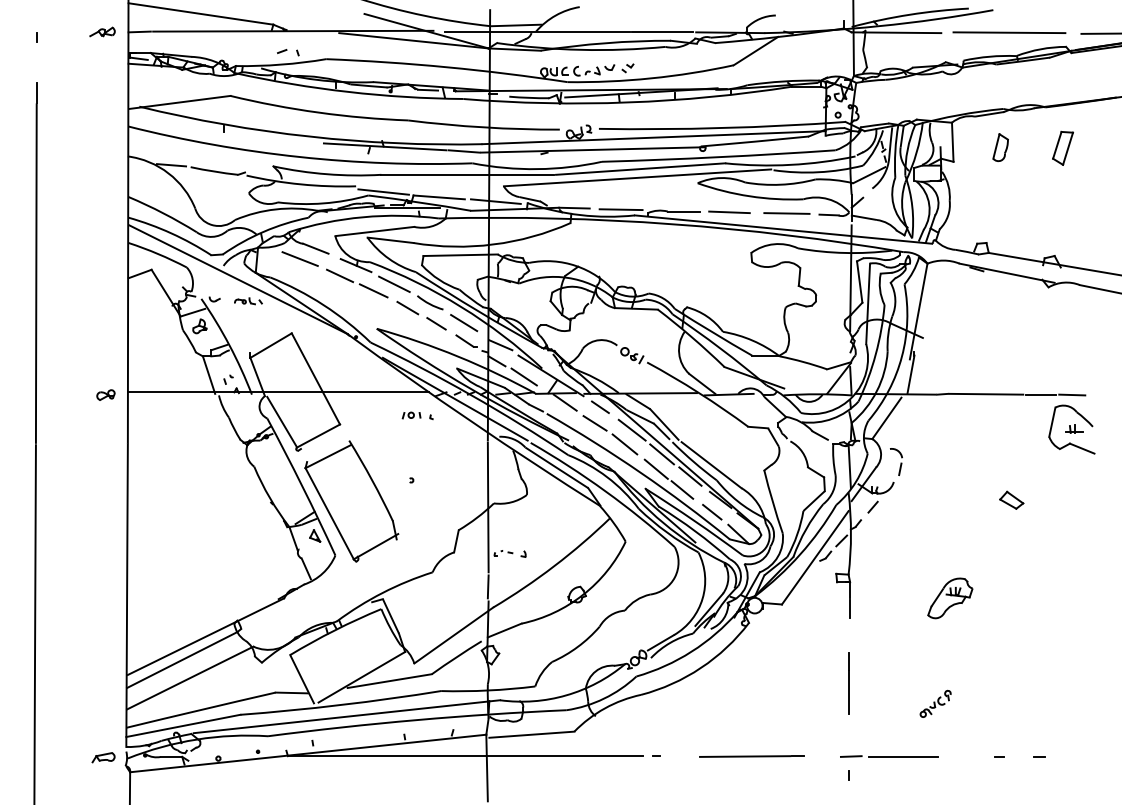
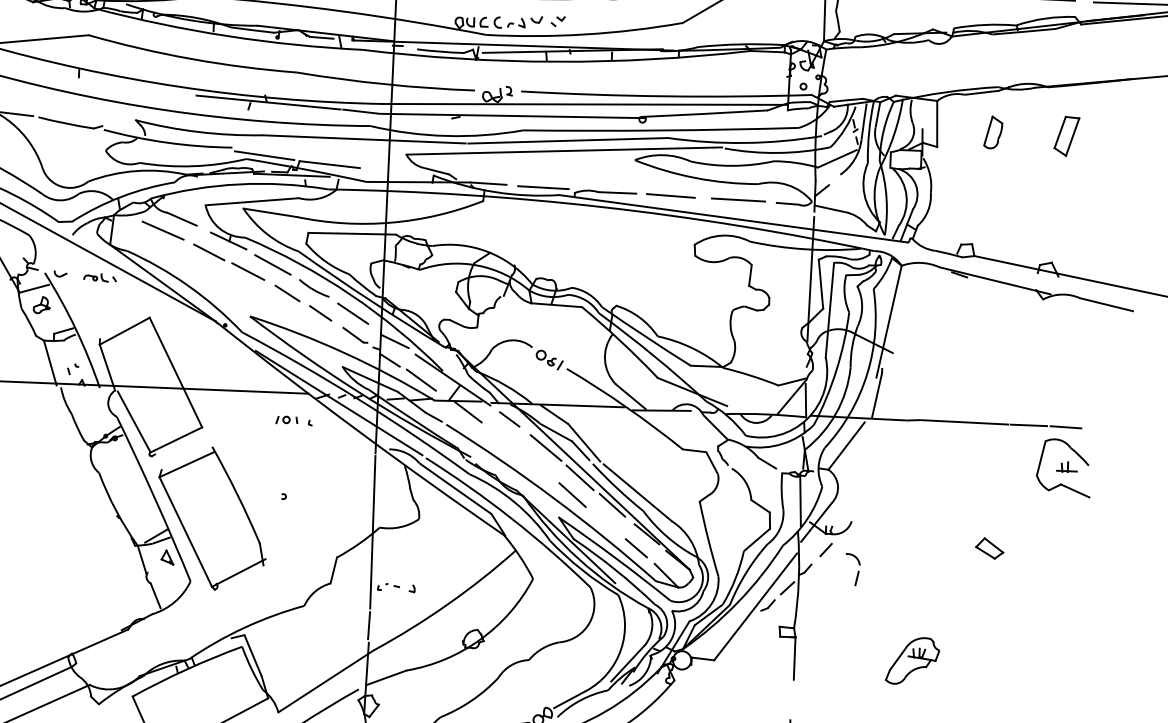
line: (495, 201) -> (395, 172), removed
line: (594, 423) -> (501, 438), removed
line: (624, 444) -> (536, 464), removed
part: (896, 461) -> (852, 569), moved
line: (682, 489) -> (602, 520), removed

